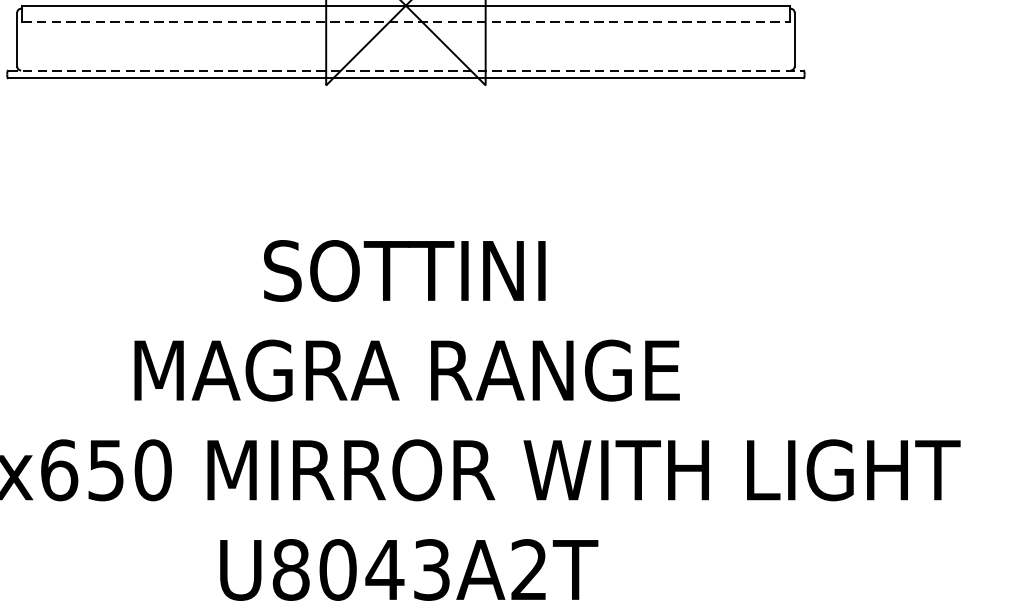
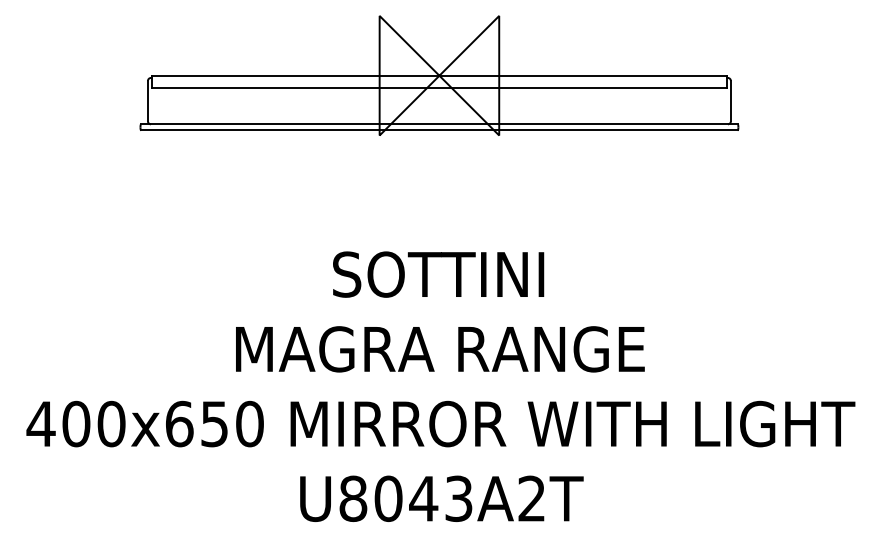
line: (406, 21) -> (439, 87), dashed -> solid
line: (406, 70) -> (439, 124), dashed -> solid

